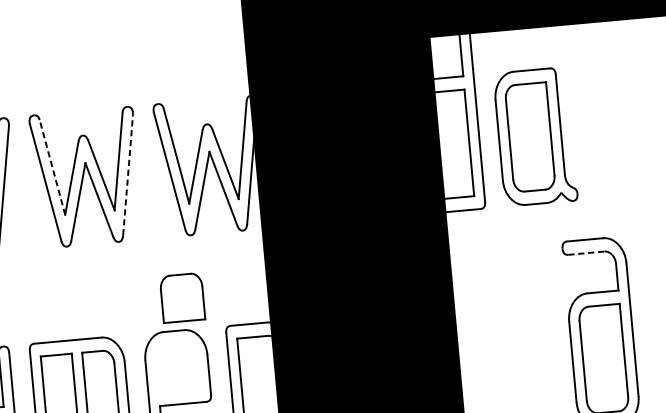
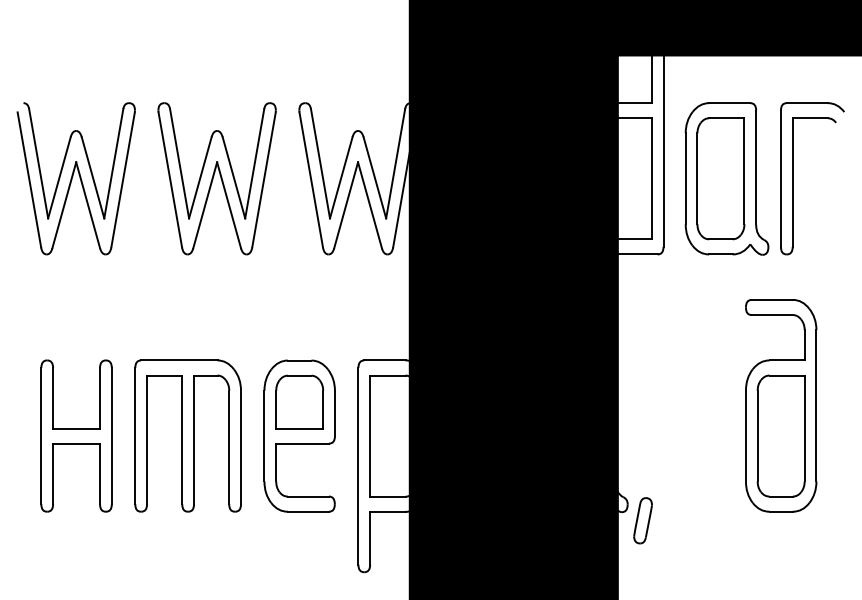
part: (594, 131) -> (793, 178), added
line: (52, 167) -> (179, 163), dashed -> solid
line: (128, 174) -> (264, 179), dashed -> solid
line: (586, 253) -> (772, 315), dashed -> solid
part: (182, 297) -> (299, 401), moved

